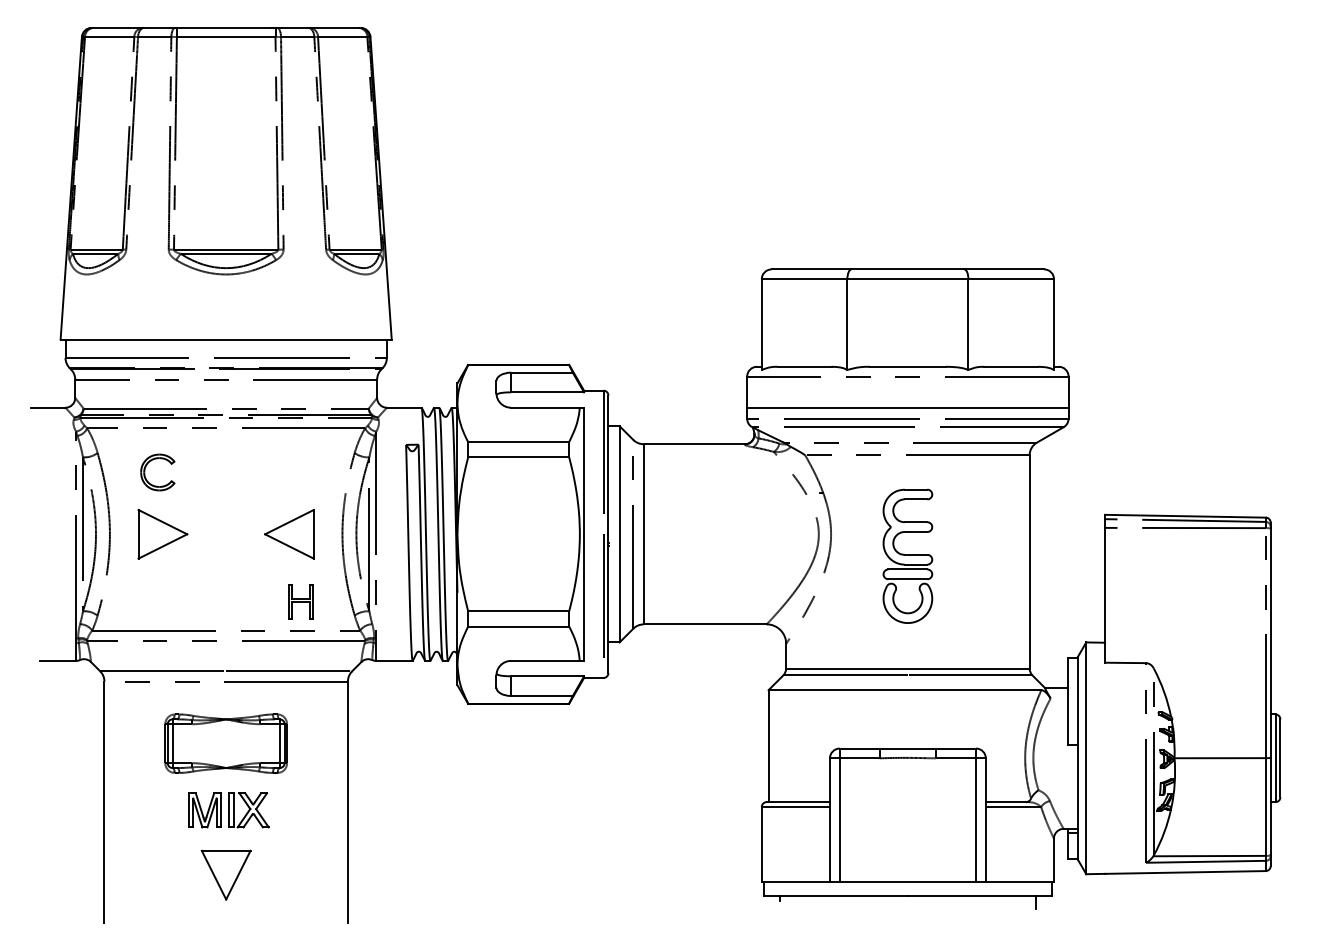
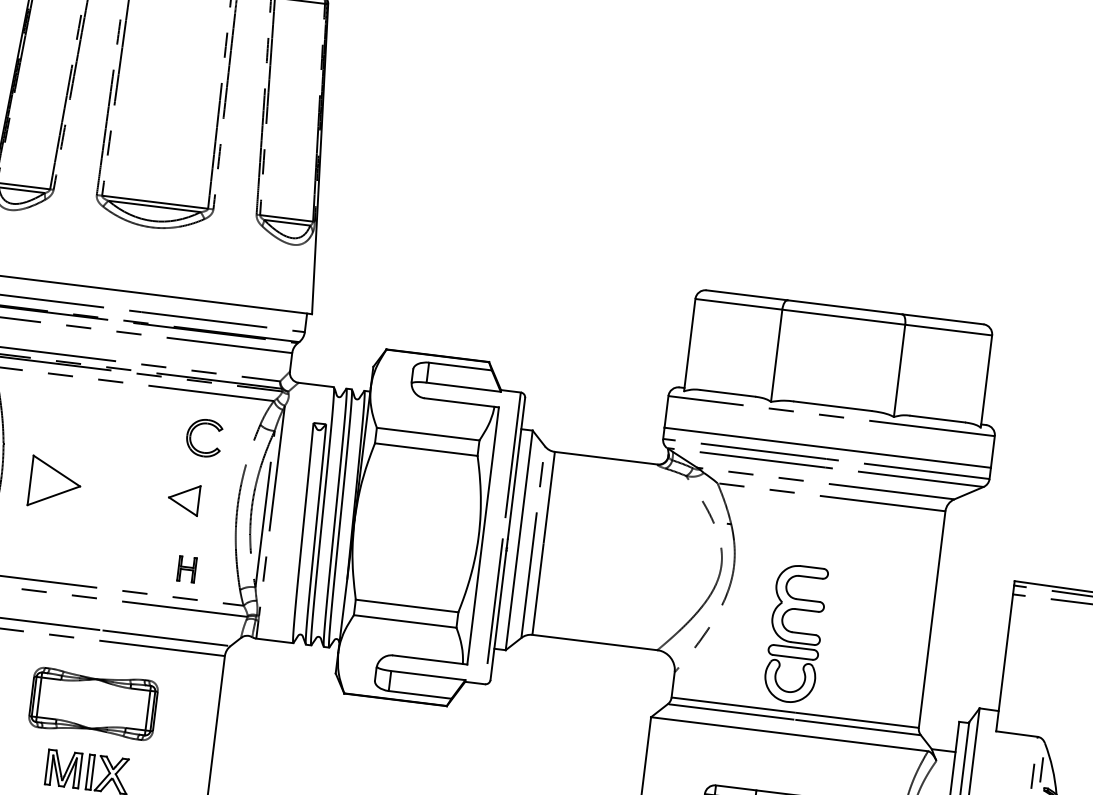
part: (145, 472) -> (191, 436), moved
part: (289, 534) -> (183, 499), size x0.6
part: (907, 555) -> (795, 633), moved
part: (300, 601) -> (186, 568), size x0.7

